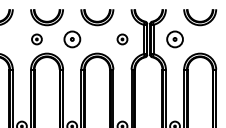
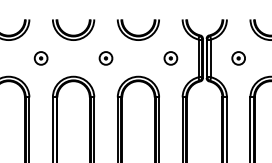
part: (36, 39) -> (40, 58), moved
part: (71, 39) -> (105, 58), size x0.62
part: (174, 39) -> (237, 58), size x0.62

